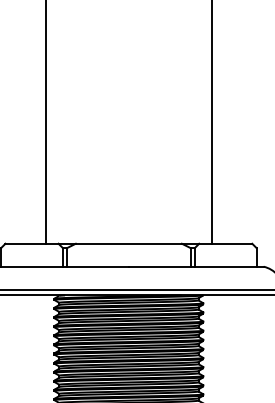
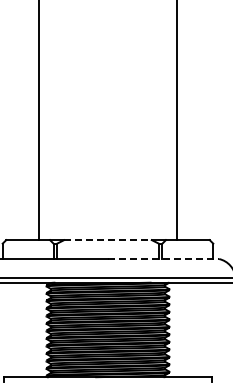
line: (129, 244) -> (108, 240), solid -> dashed
line: (196, 267) -> (163, 259), solid -> dashed

